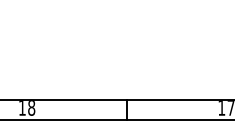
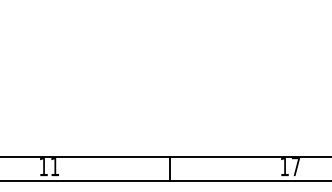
text: (31, 108) -> (54, 167), 18 -> 11

